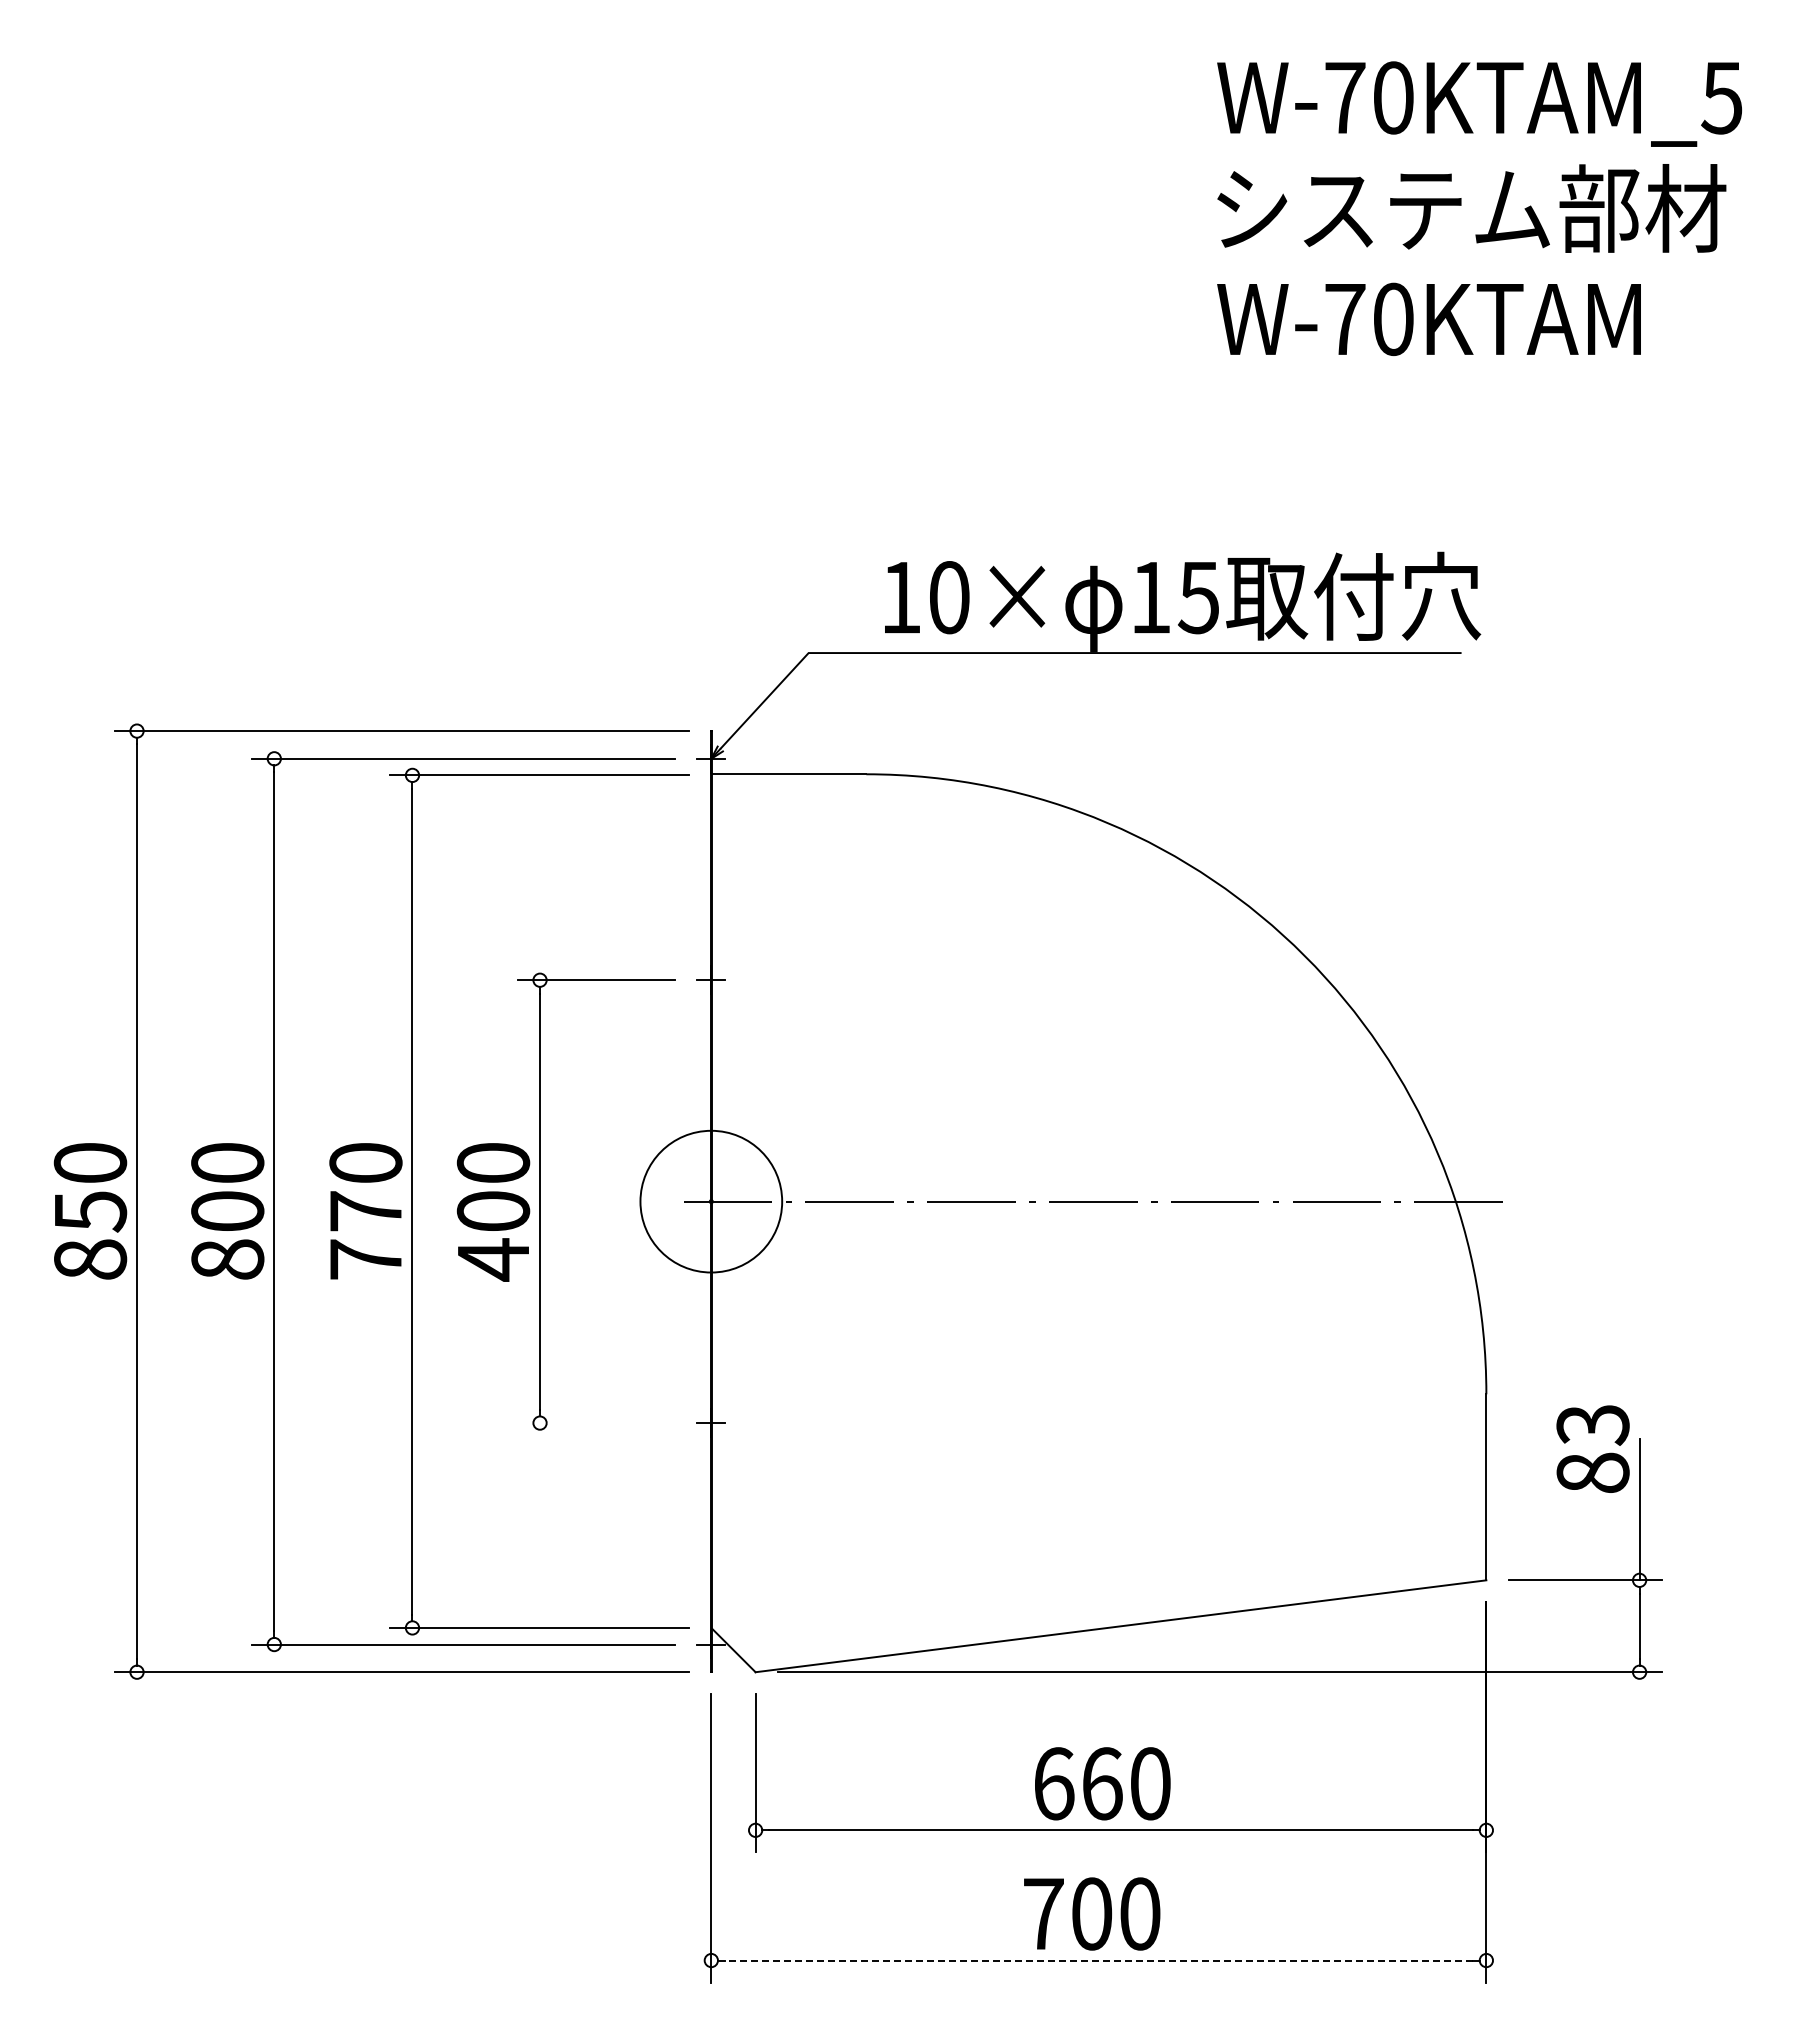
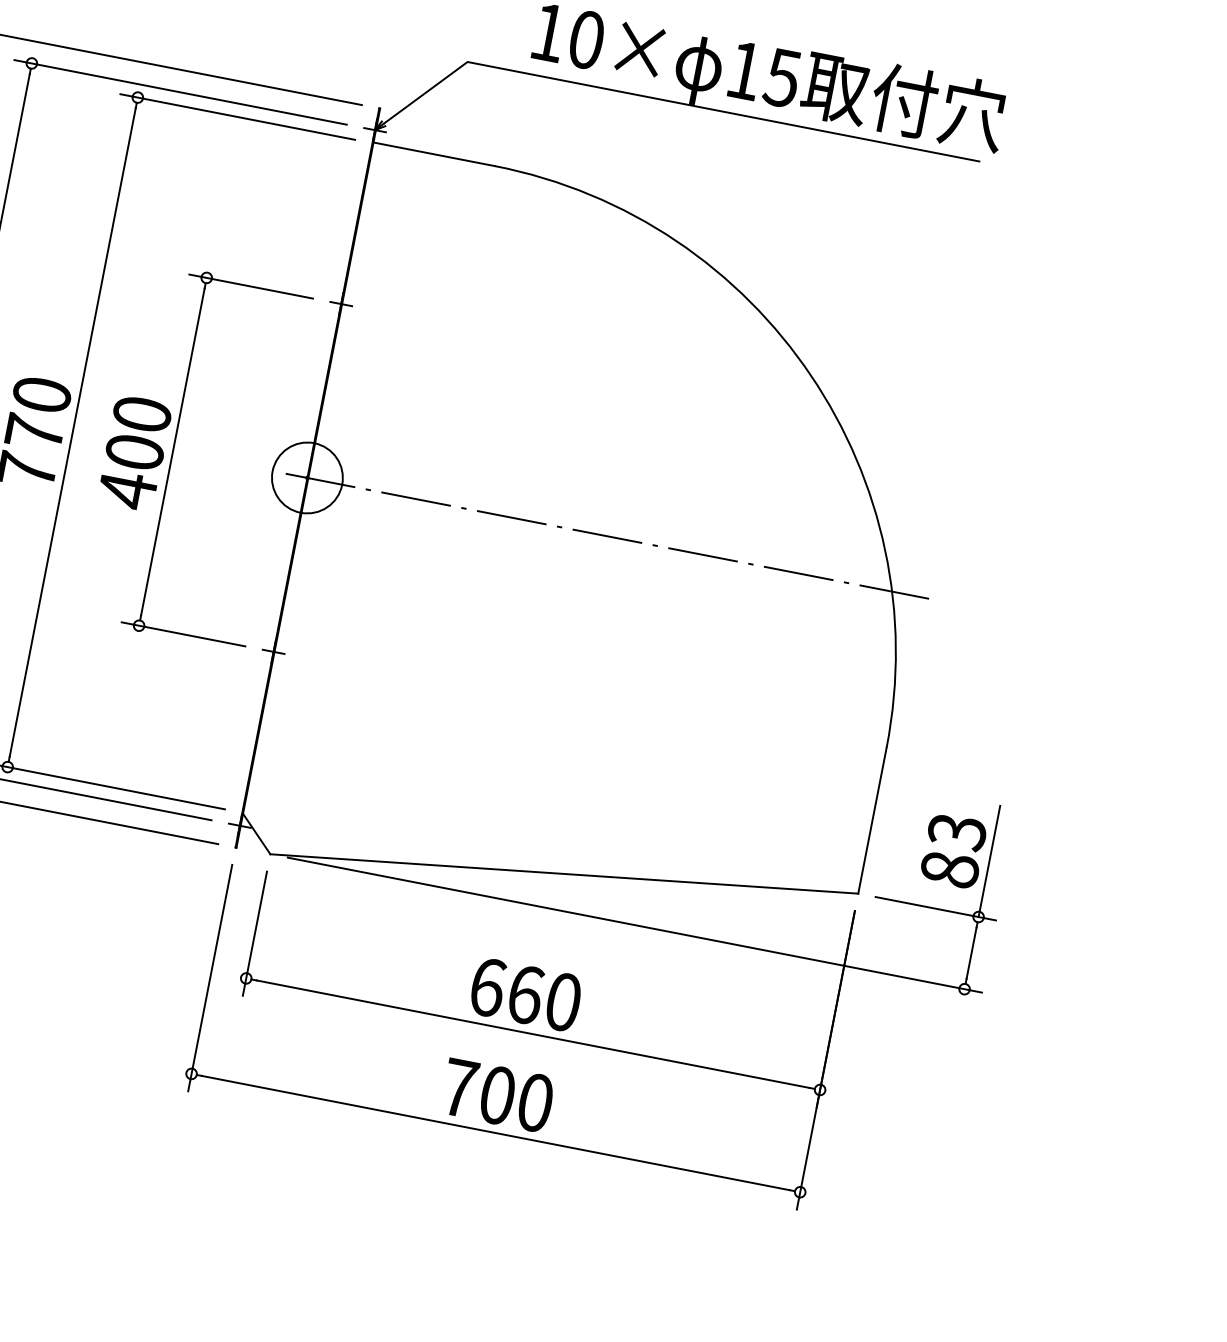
circle: (711, 1201) -> (307, 477), size x0.62
line: (596, 1423) -> (183, 634), added
text: (1592, 1448) -> (953, 850), moved
line: (1098, 1960) -> (495, 1132), dashed -> solid

